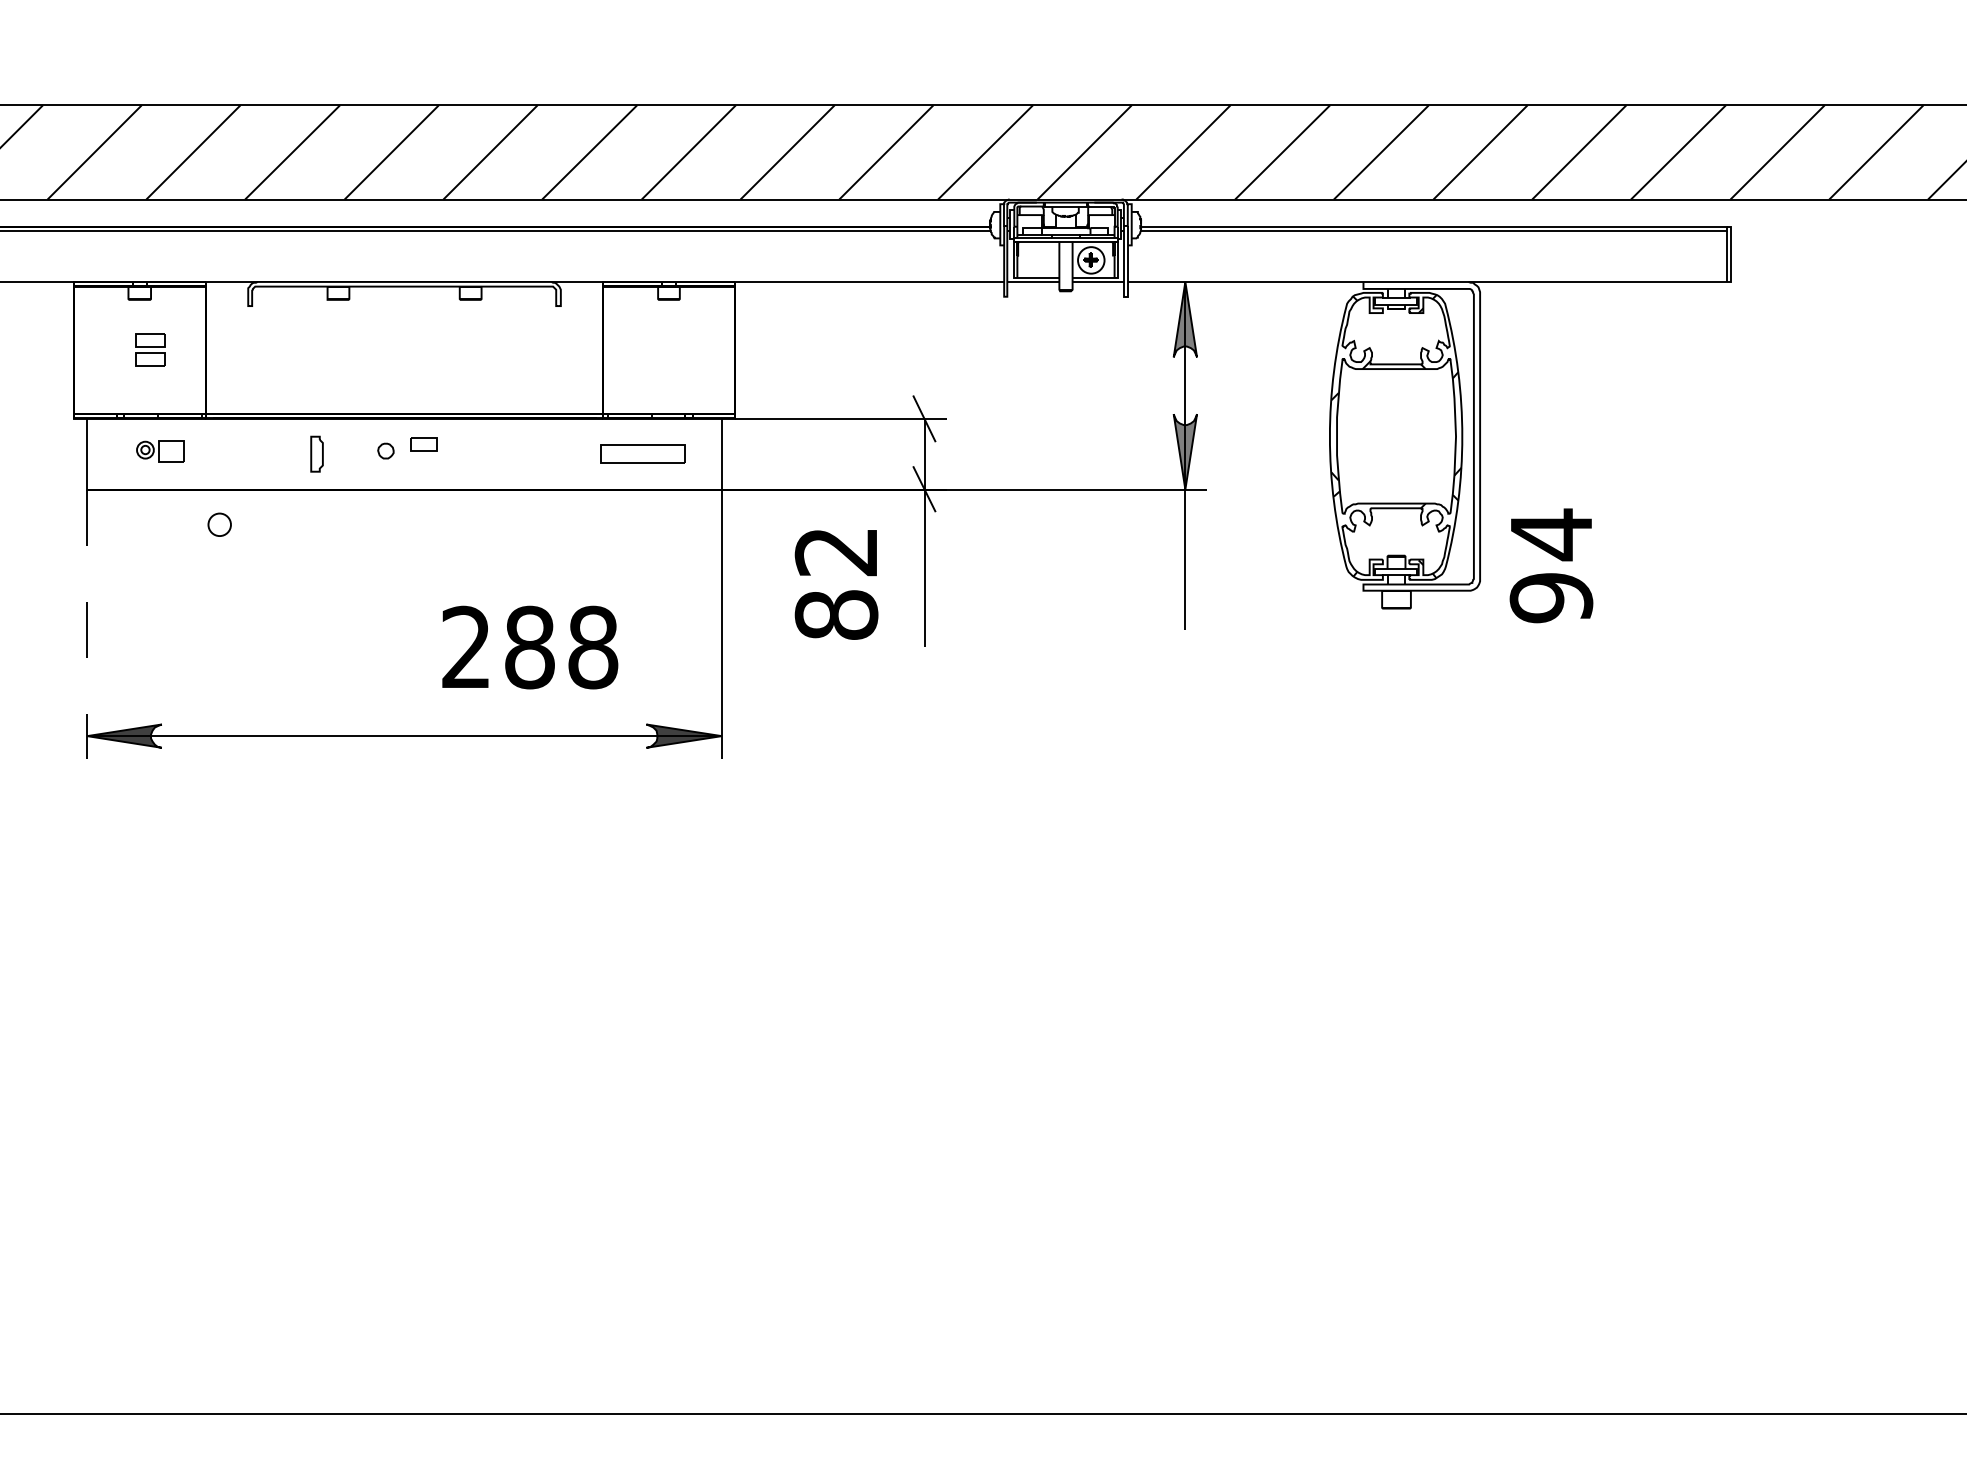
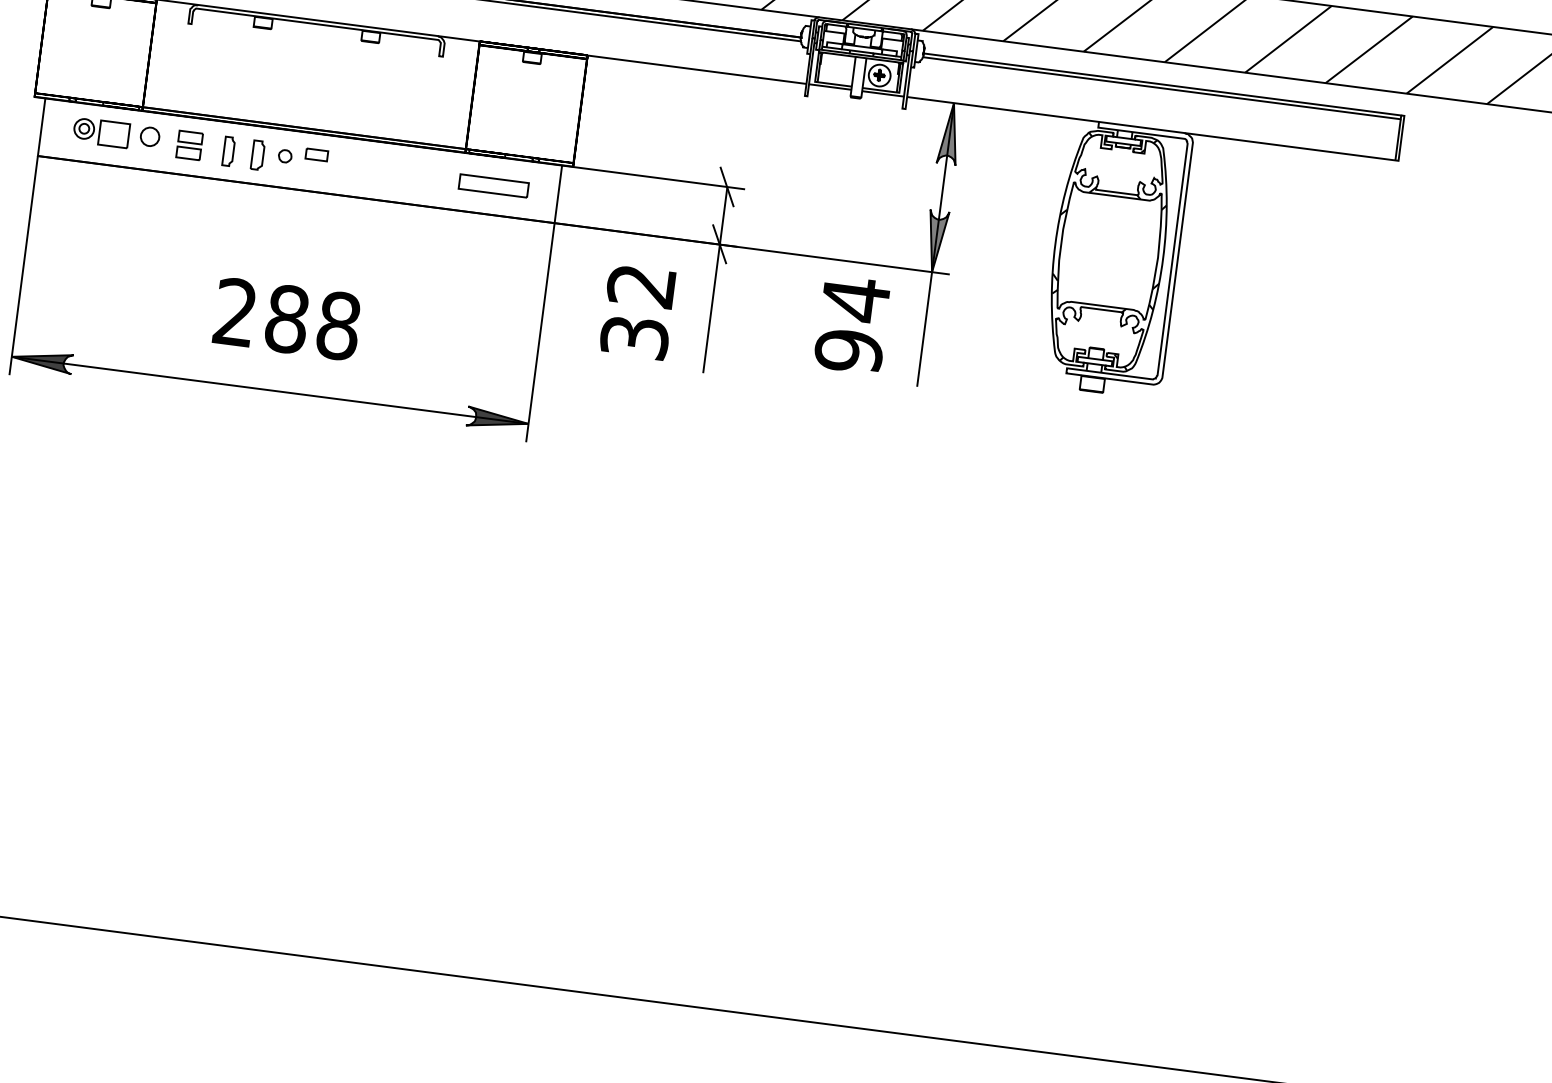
part: (150, 349) -> (189, 145), moved
part: (160, 451) -> (101, 132), size x1.43
part: (352, 453) -> (257, 154), added
circle: (219, 524) -> (149, 136), moved
text: (1551, 565) -> (852, 324), moved
text: (836, 614) -> (634, 336), 82 -> 32
line: (87, 624) -> (23, 265), dashed -> solid
text: (530, 647) -> (287, 319), moved

